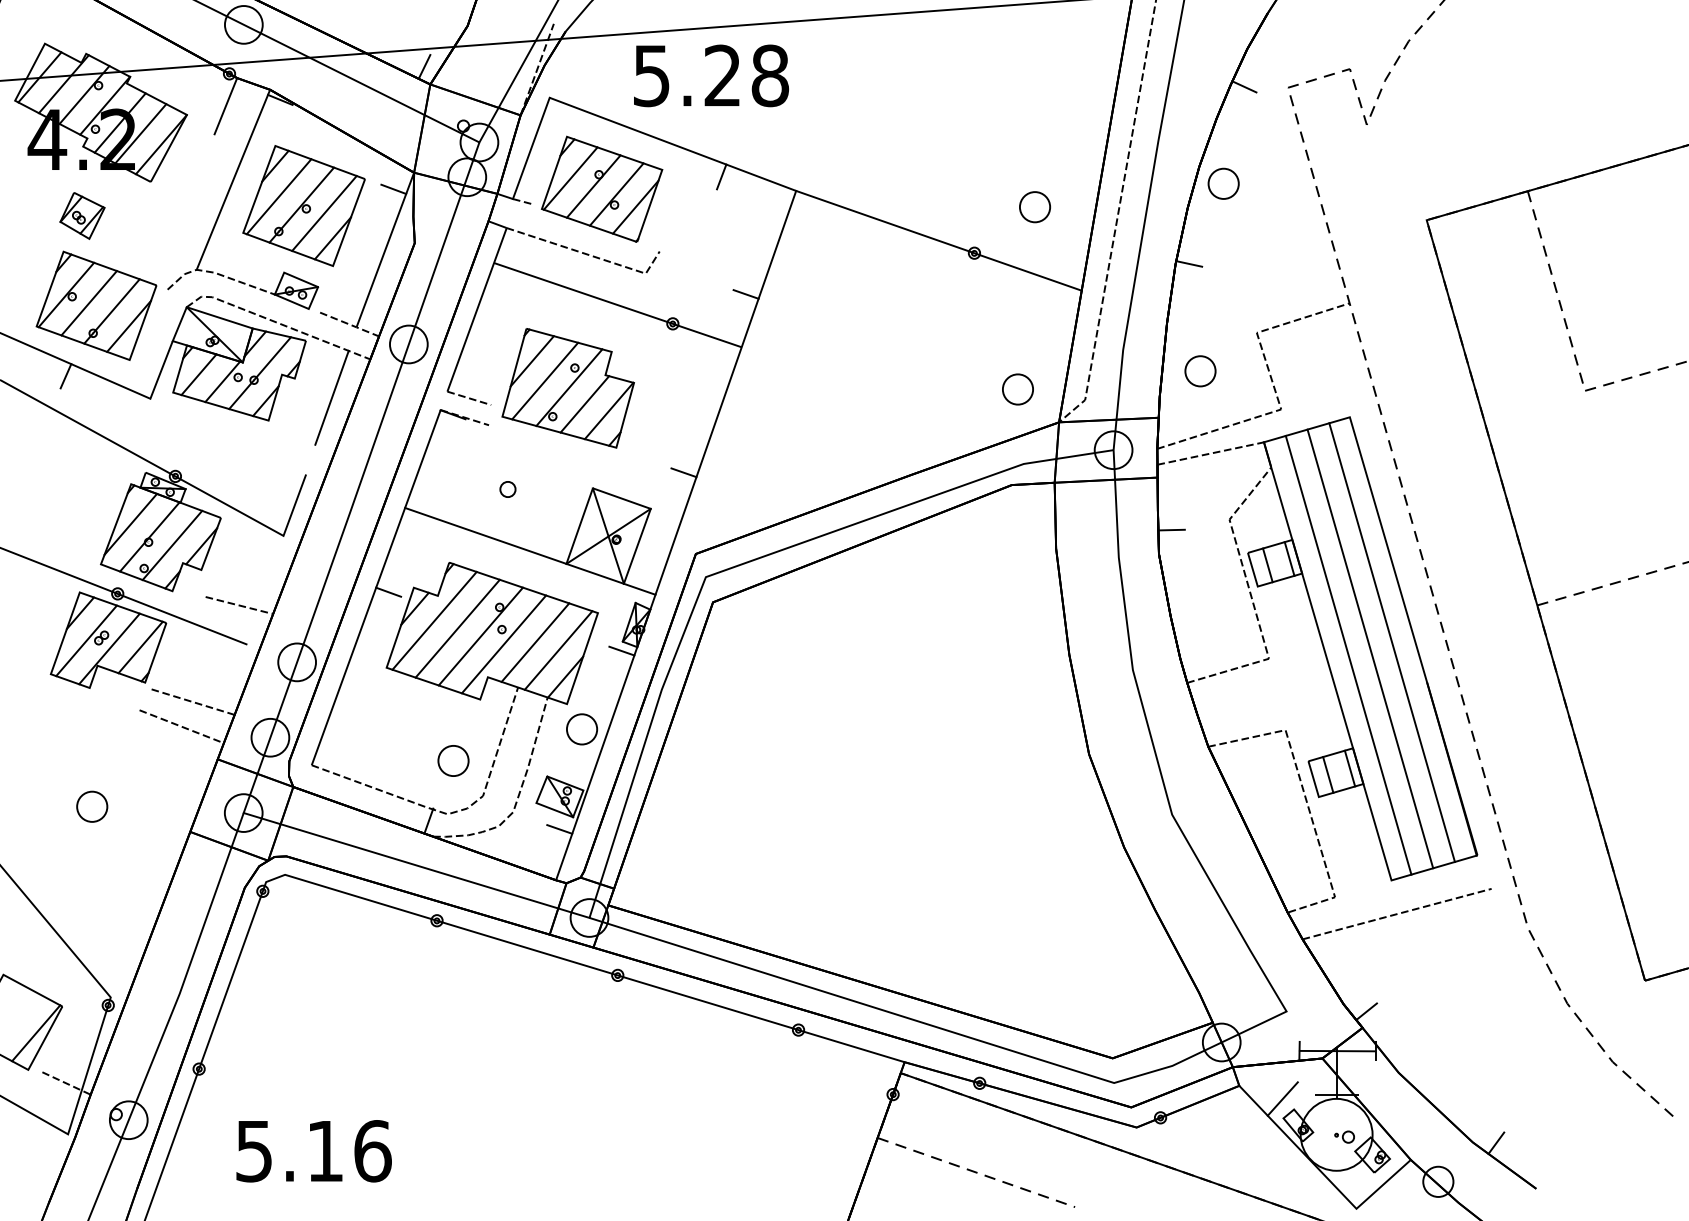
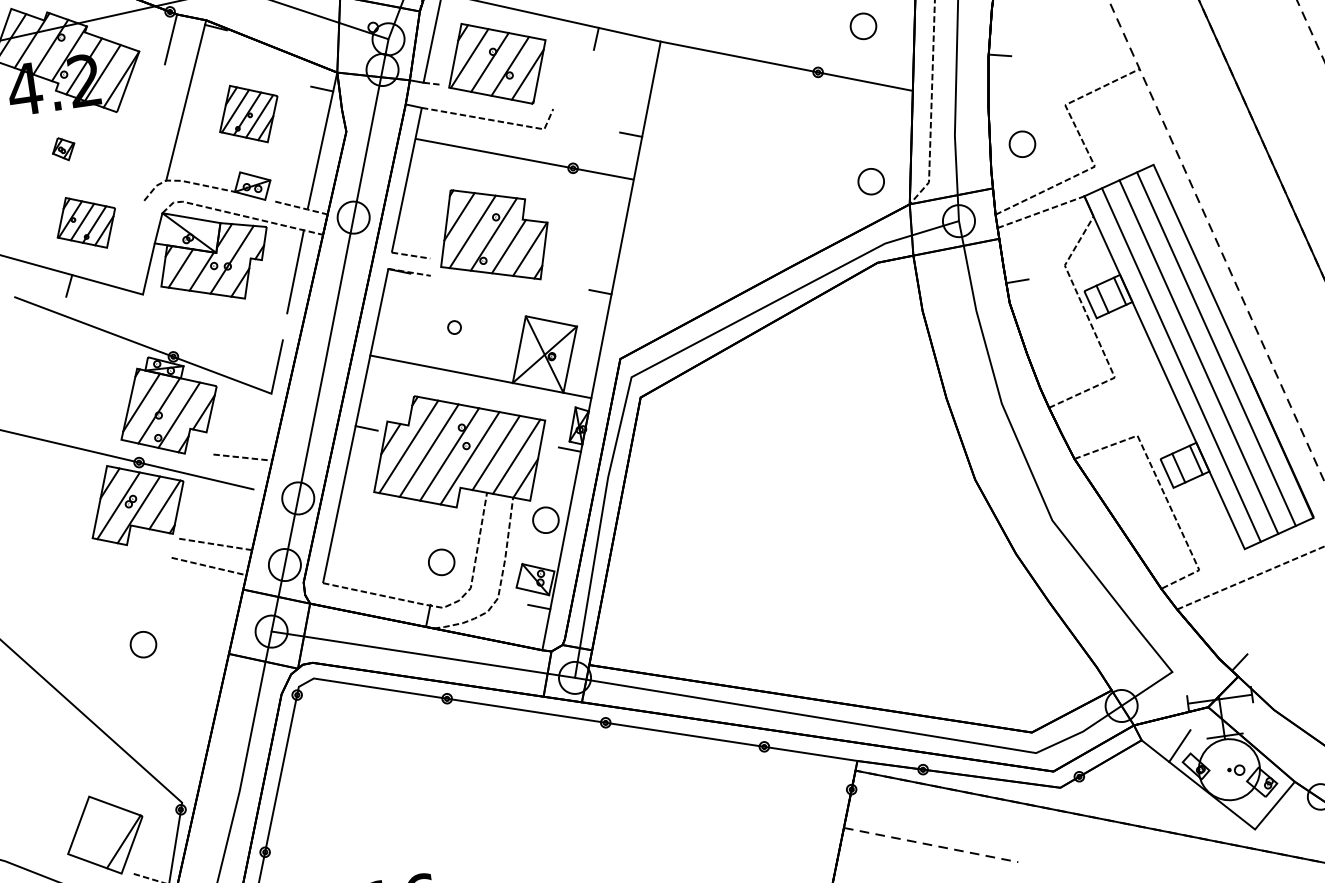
part: (303, 206) -> (248, 114), size x0.6
part: (82, 215) -> (63, 148), size x0.6
part: (96, 305) -> (86, 222), size x0.6

